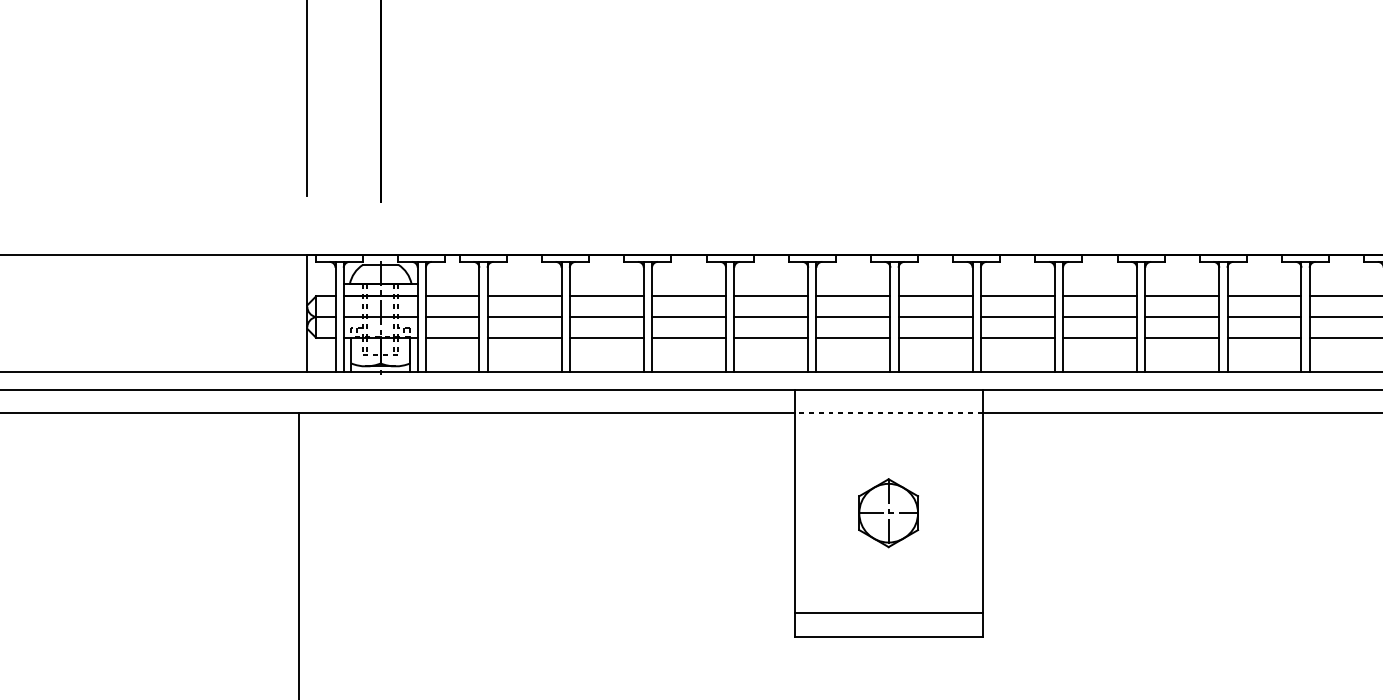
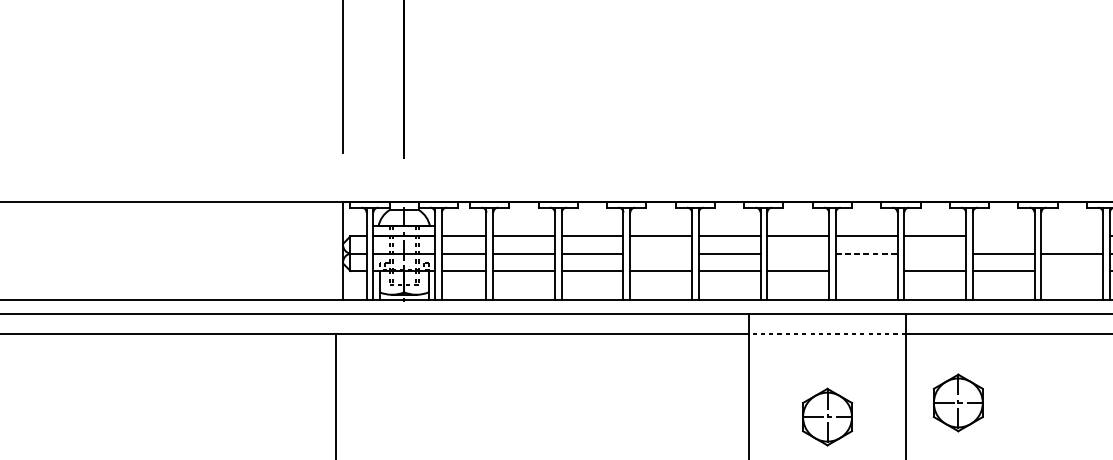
line: (1100, 296) -> (1004, 236), removed
line: (1182, 296) -> (1072, 236), removed
line: (689, 317) -> (661, 254), removed
line: (853, 317) -> (798, 254), removed
line: (935, 317) -> (866, 254), solid -> dashed
line: (1017, 317) -> (934, 254), removed
line: (935, 337) -> (866, 270), removed
line: (1182, 337) -> (1072, 270), removed
part: (1045, 496) -> (958, 403), added

